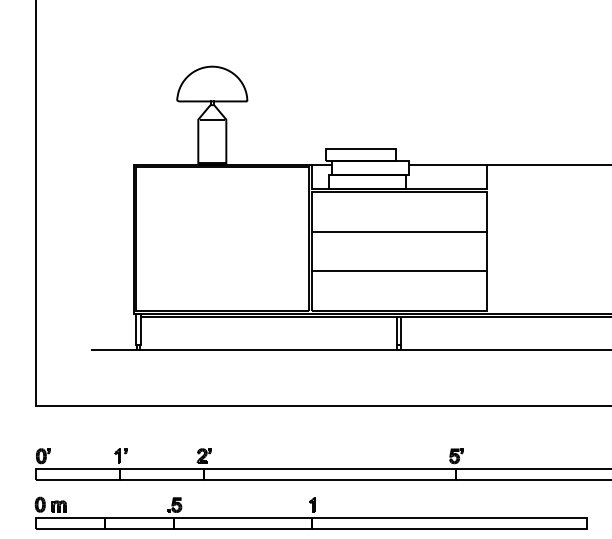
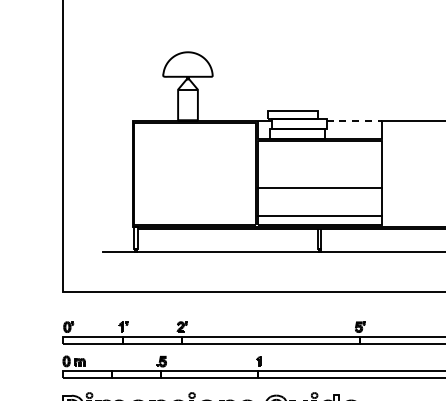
line: (448, 164) -> (354, 121), solid -> dashed
line: (398, 231) -> (319, 187), moved
line: (398, 271) -> (319, 215), moved

